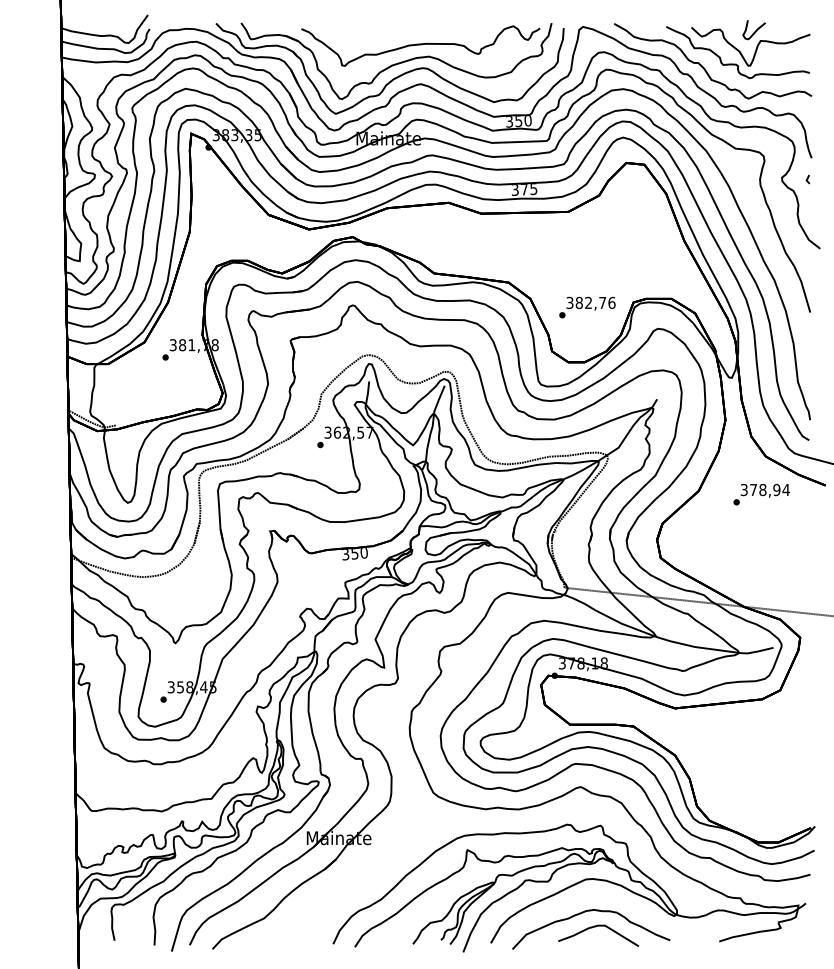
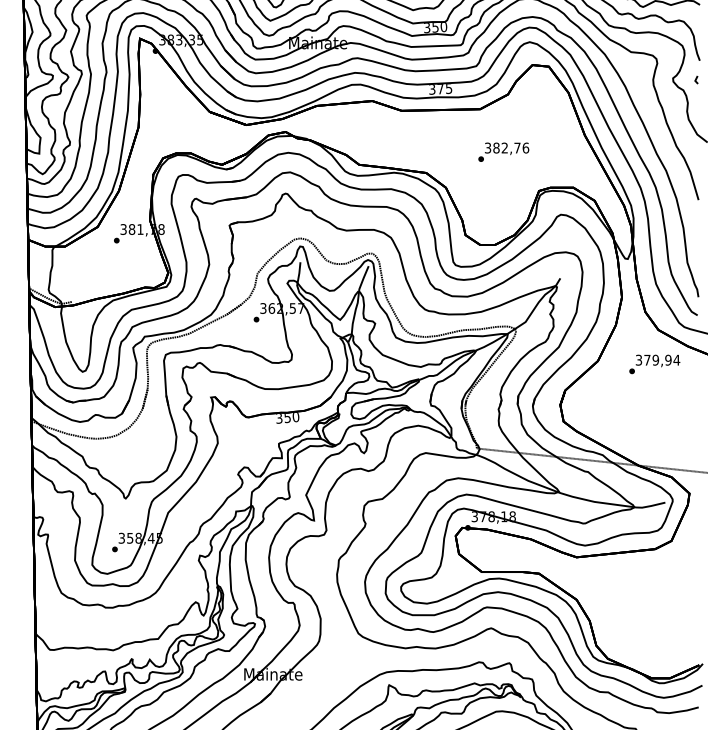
text: (587, 307) -> (503, 152), moved
text: (762, 490) -> (655, 360), 378,94 -> 379,94

